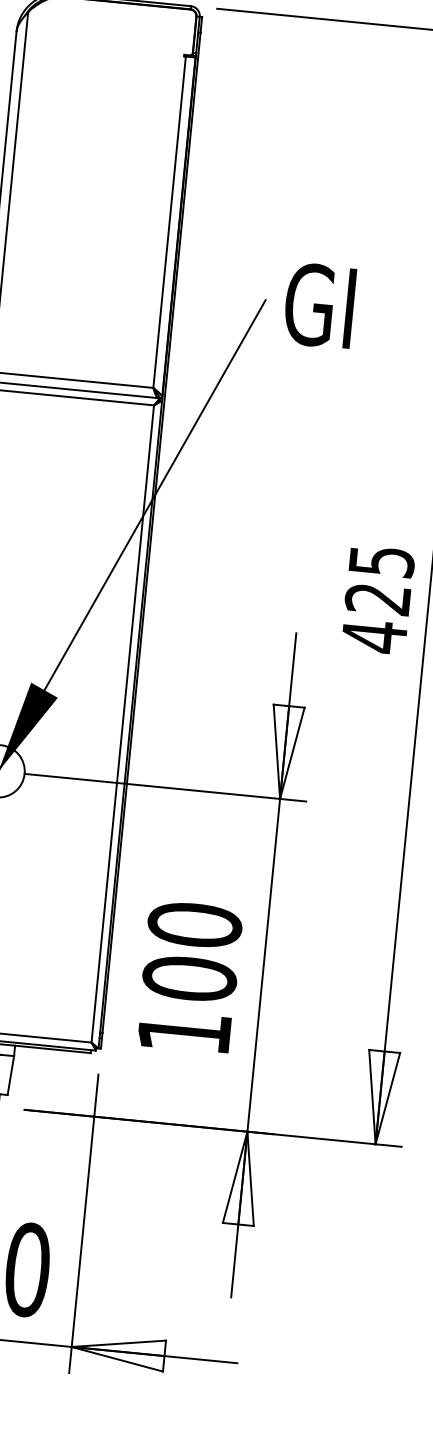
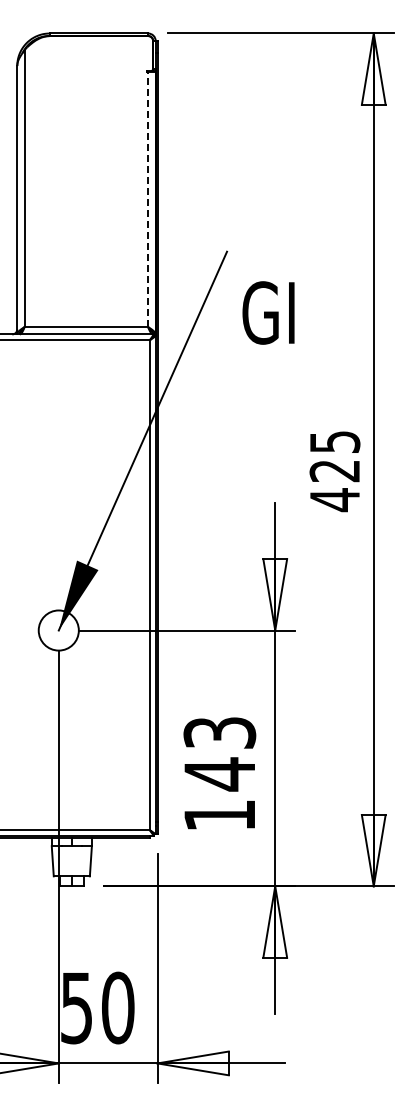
line: (170, 222) -> (148, 199), solid -> dashed
text: (319, 305) -> (268, 312), moved
text: (191, 951) -> (219, 753), 100 -> 143

